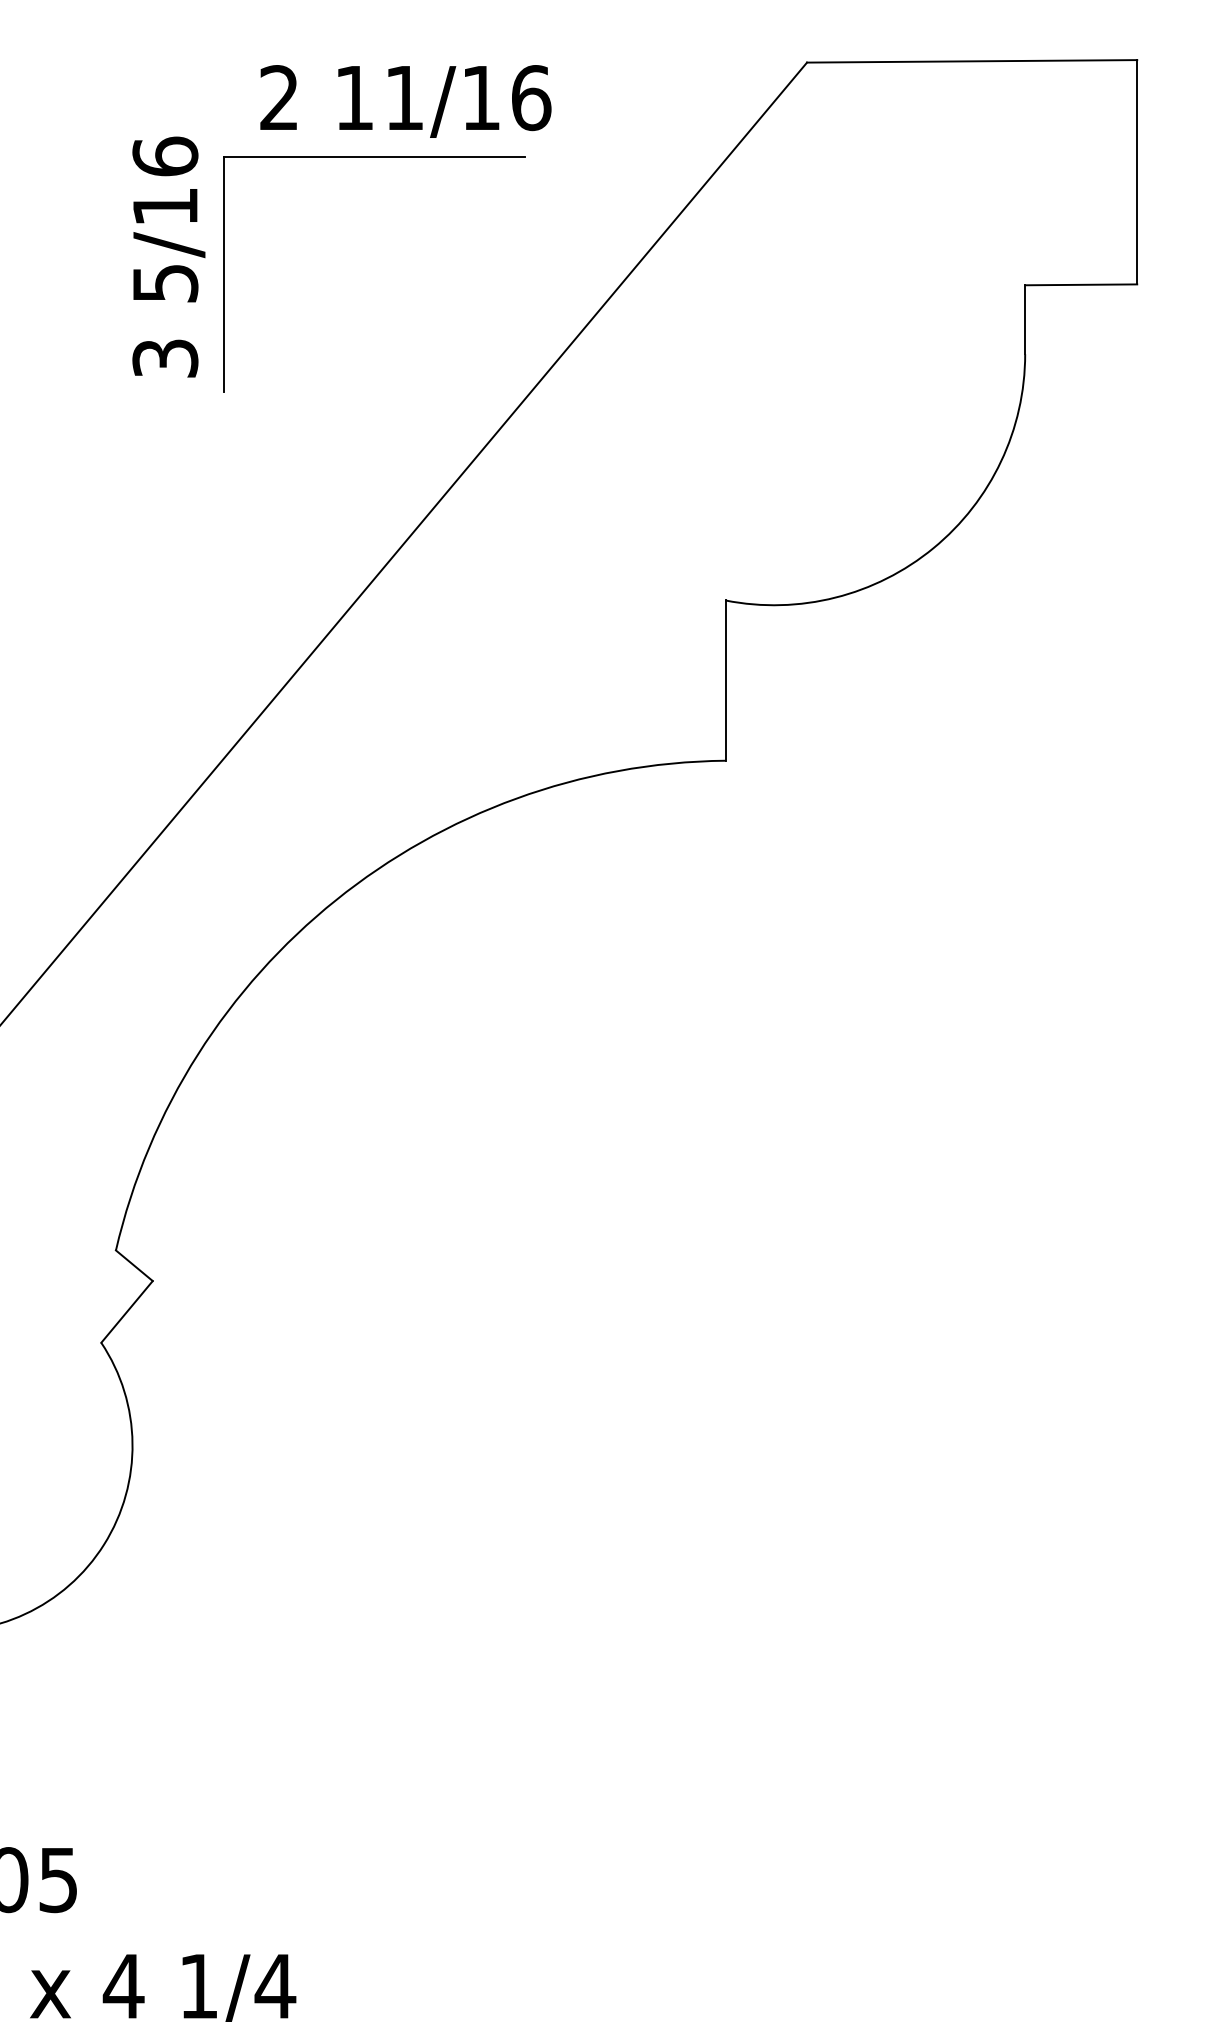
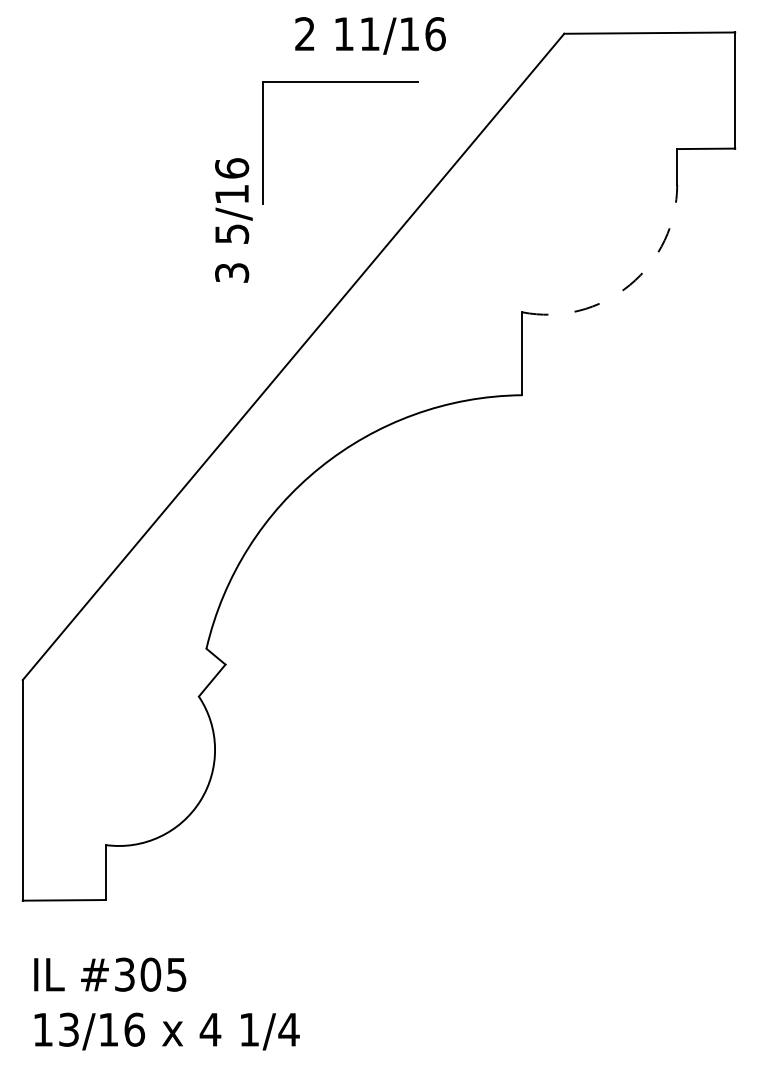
text: (405, 100) -> (370, 35), moved
text: (168, 257) -> (233, 220), moved
arc: (933, 548) -> (629, 285), solid -> dashed

